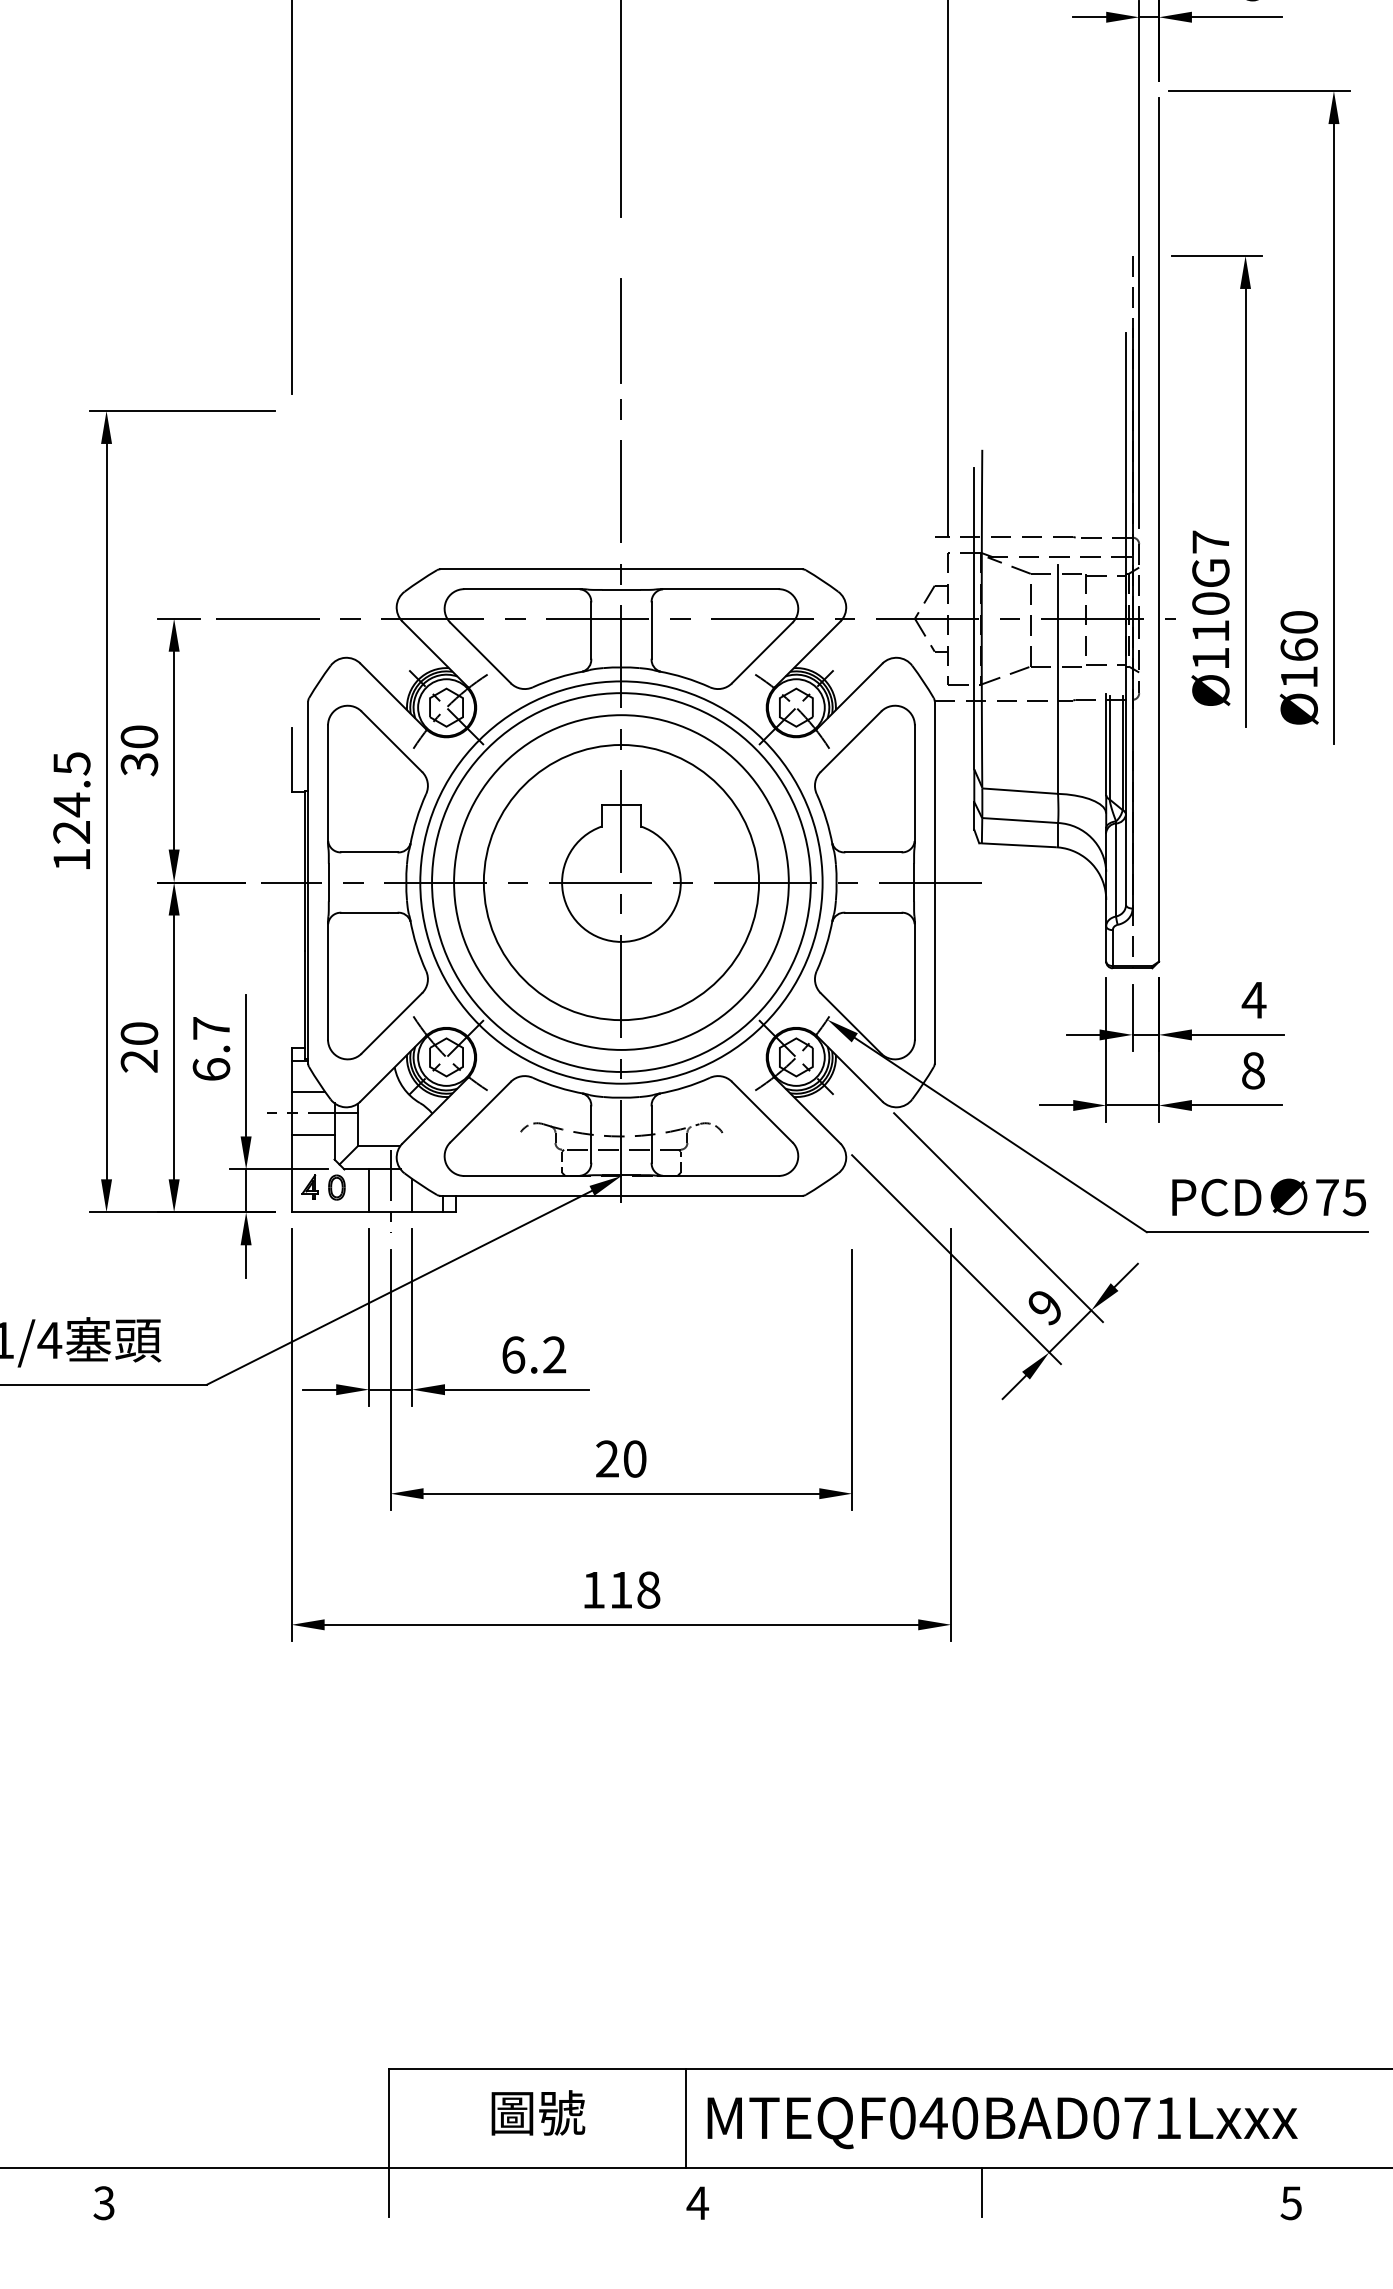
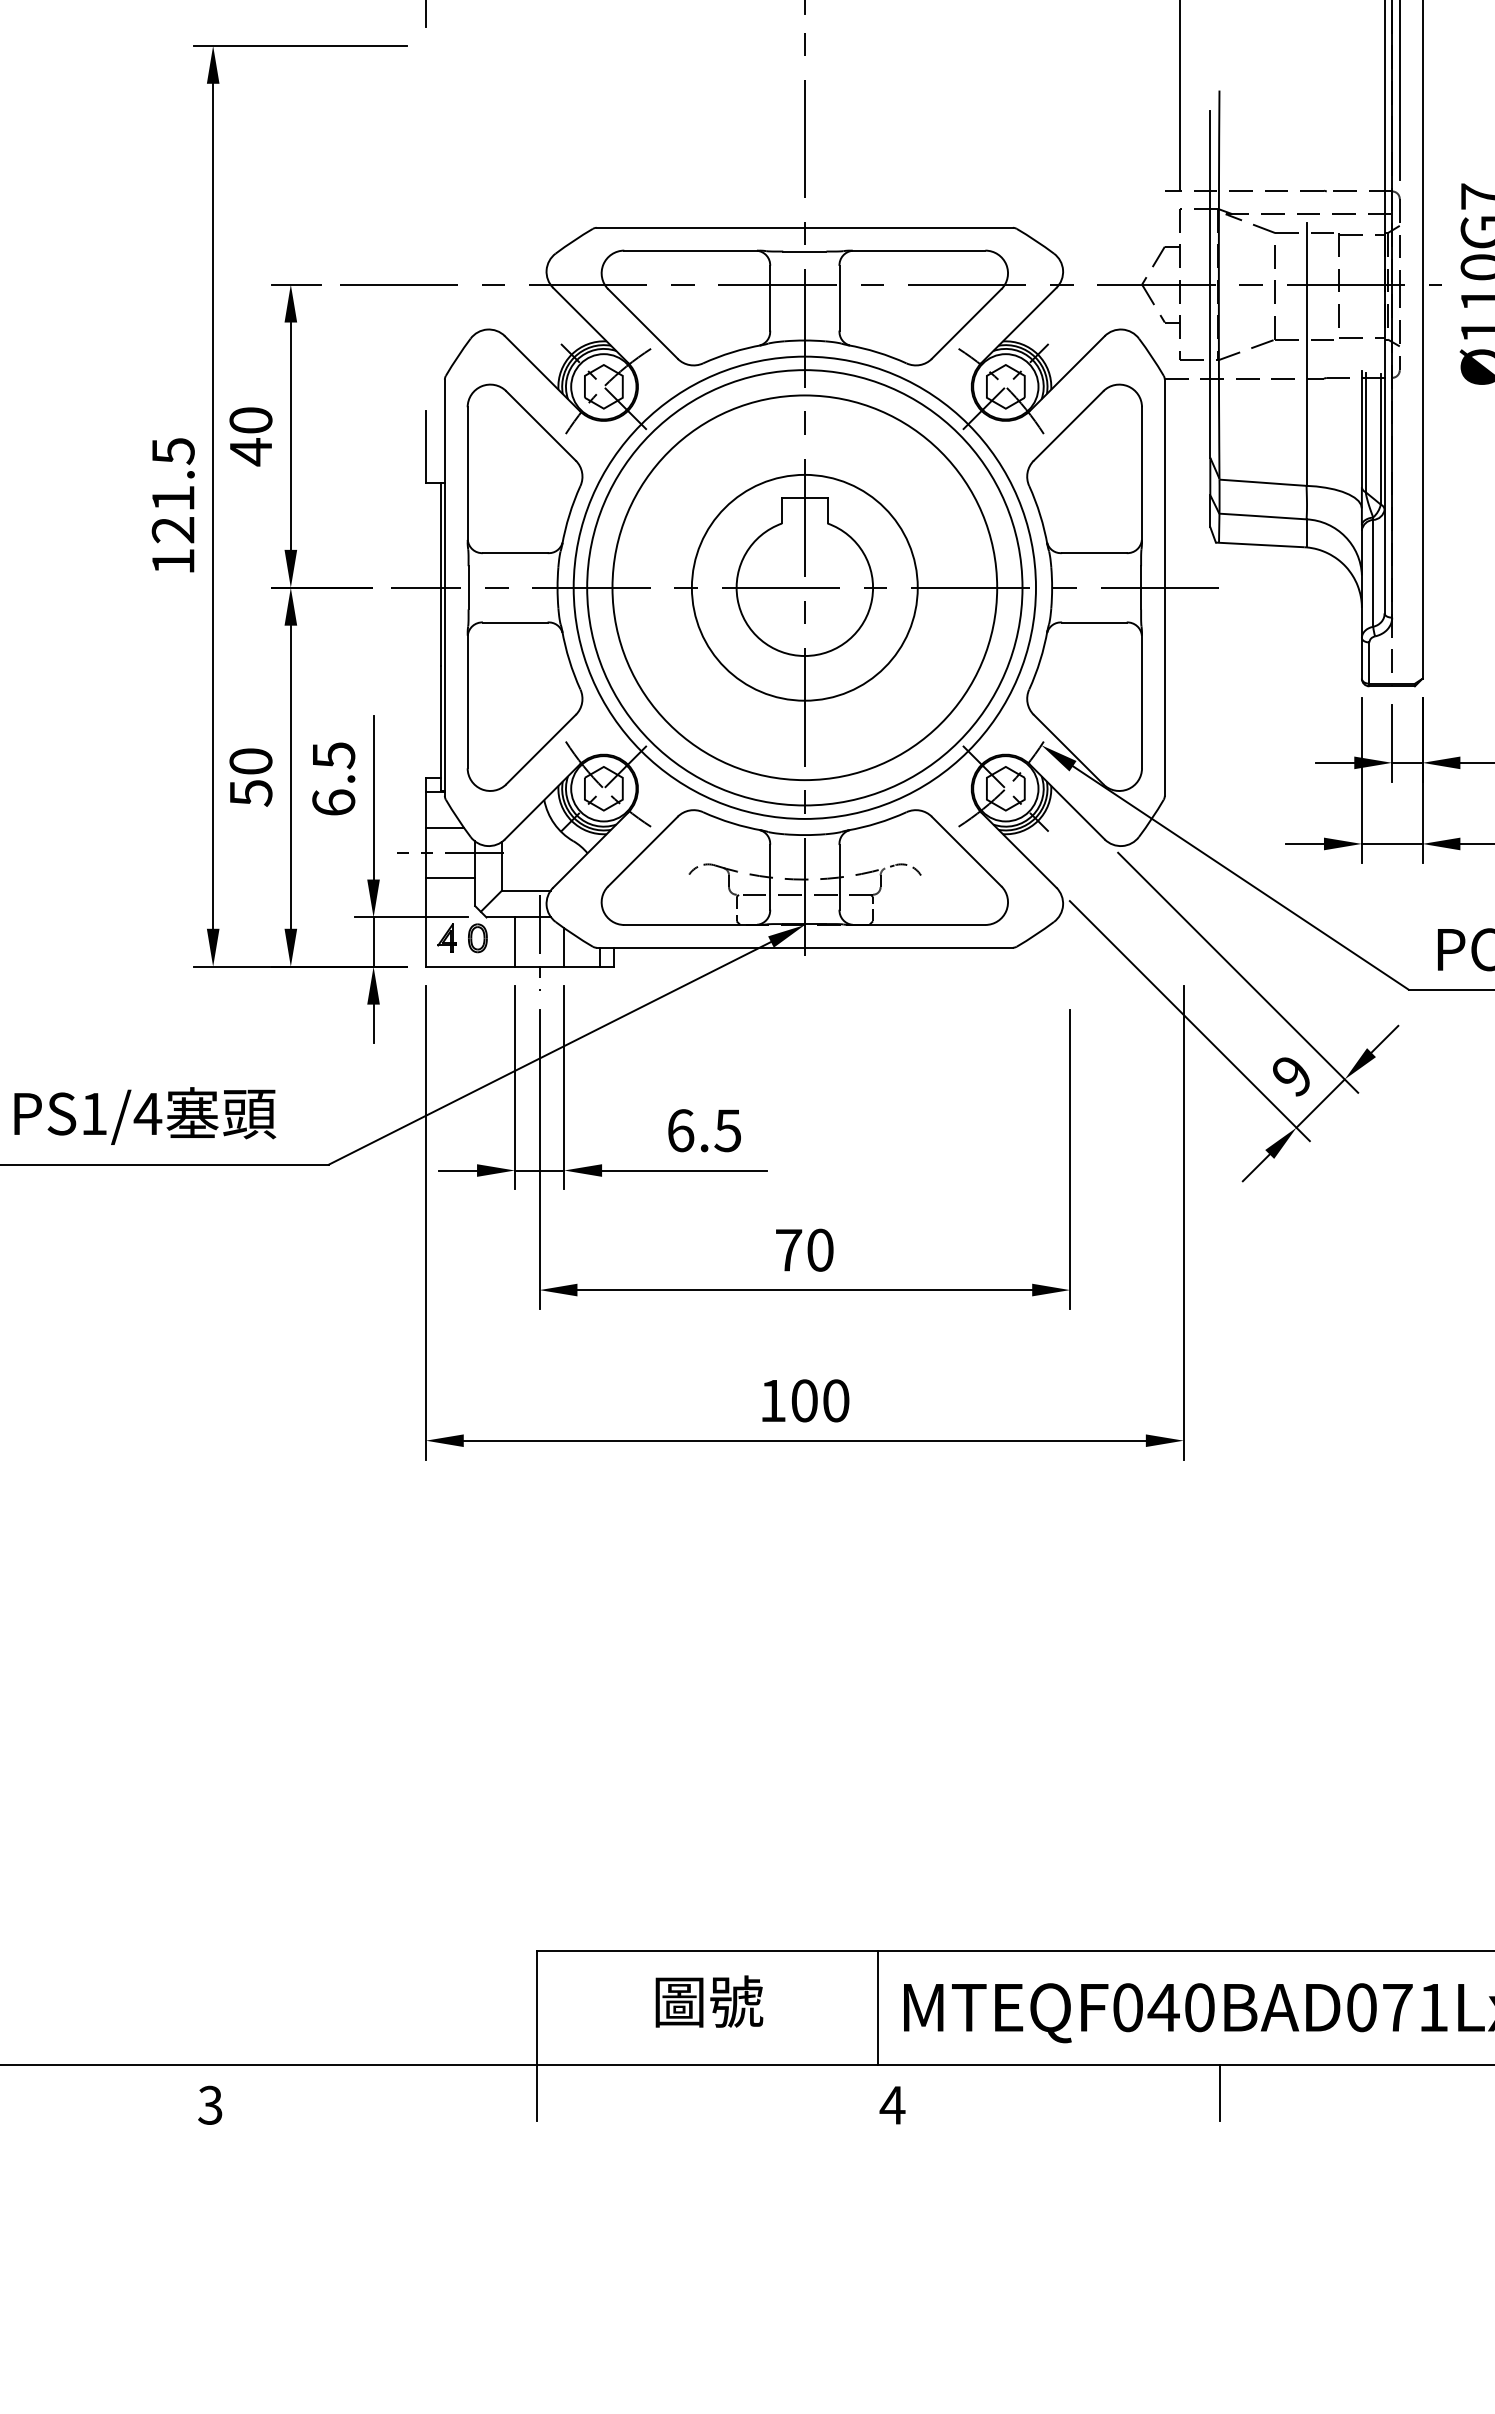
text: (139, 764) -> (251, 452), 30 -> 40
text: (71, 804) -> (172, 498), 124.5 -> 121.5
circle: (621, 882) -> (804, 587), size x0.71
text: (211, 1028) -> (333, 755), 6.7 -> 6.5
text: (139, 1061) -> (251, 793), 20 -> 50
text: (554, 1354) -> (727, 1130), 6.2 -> 6.5
text: (607, 1458) -> (788, 1249), 20 -> 70
text: (635, 1589) -> (820, 1400), 118 -> 100

